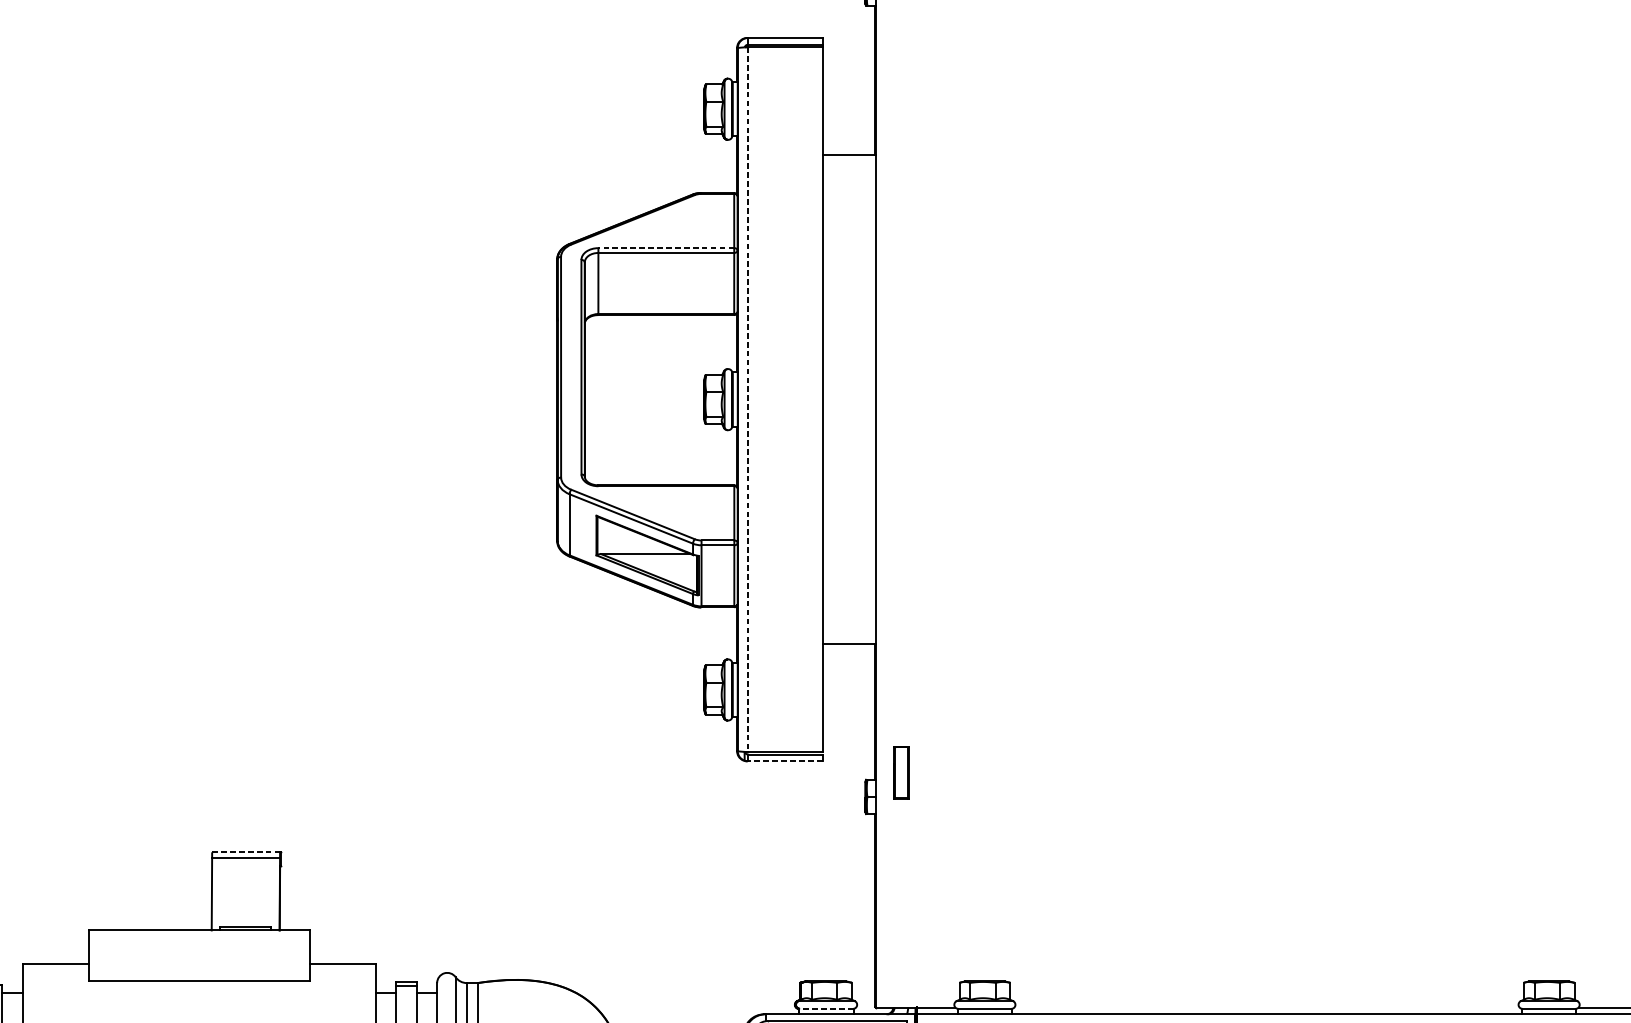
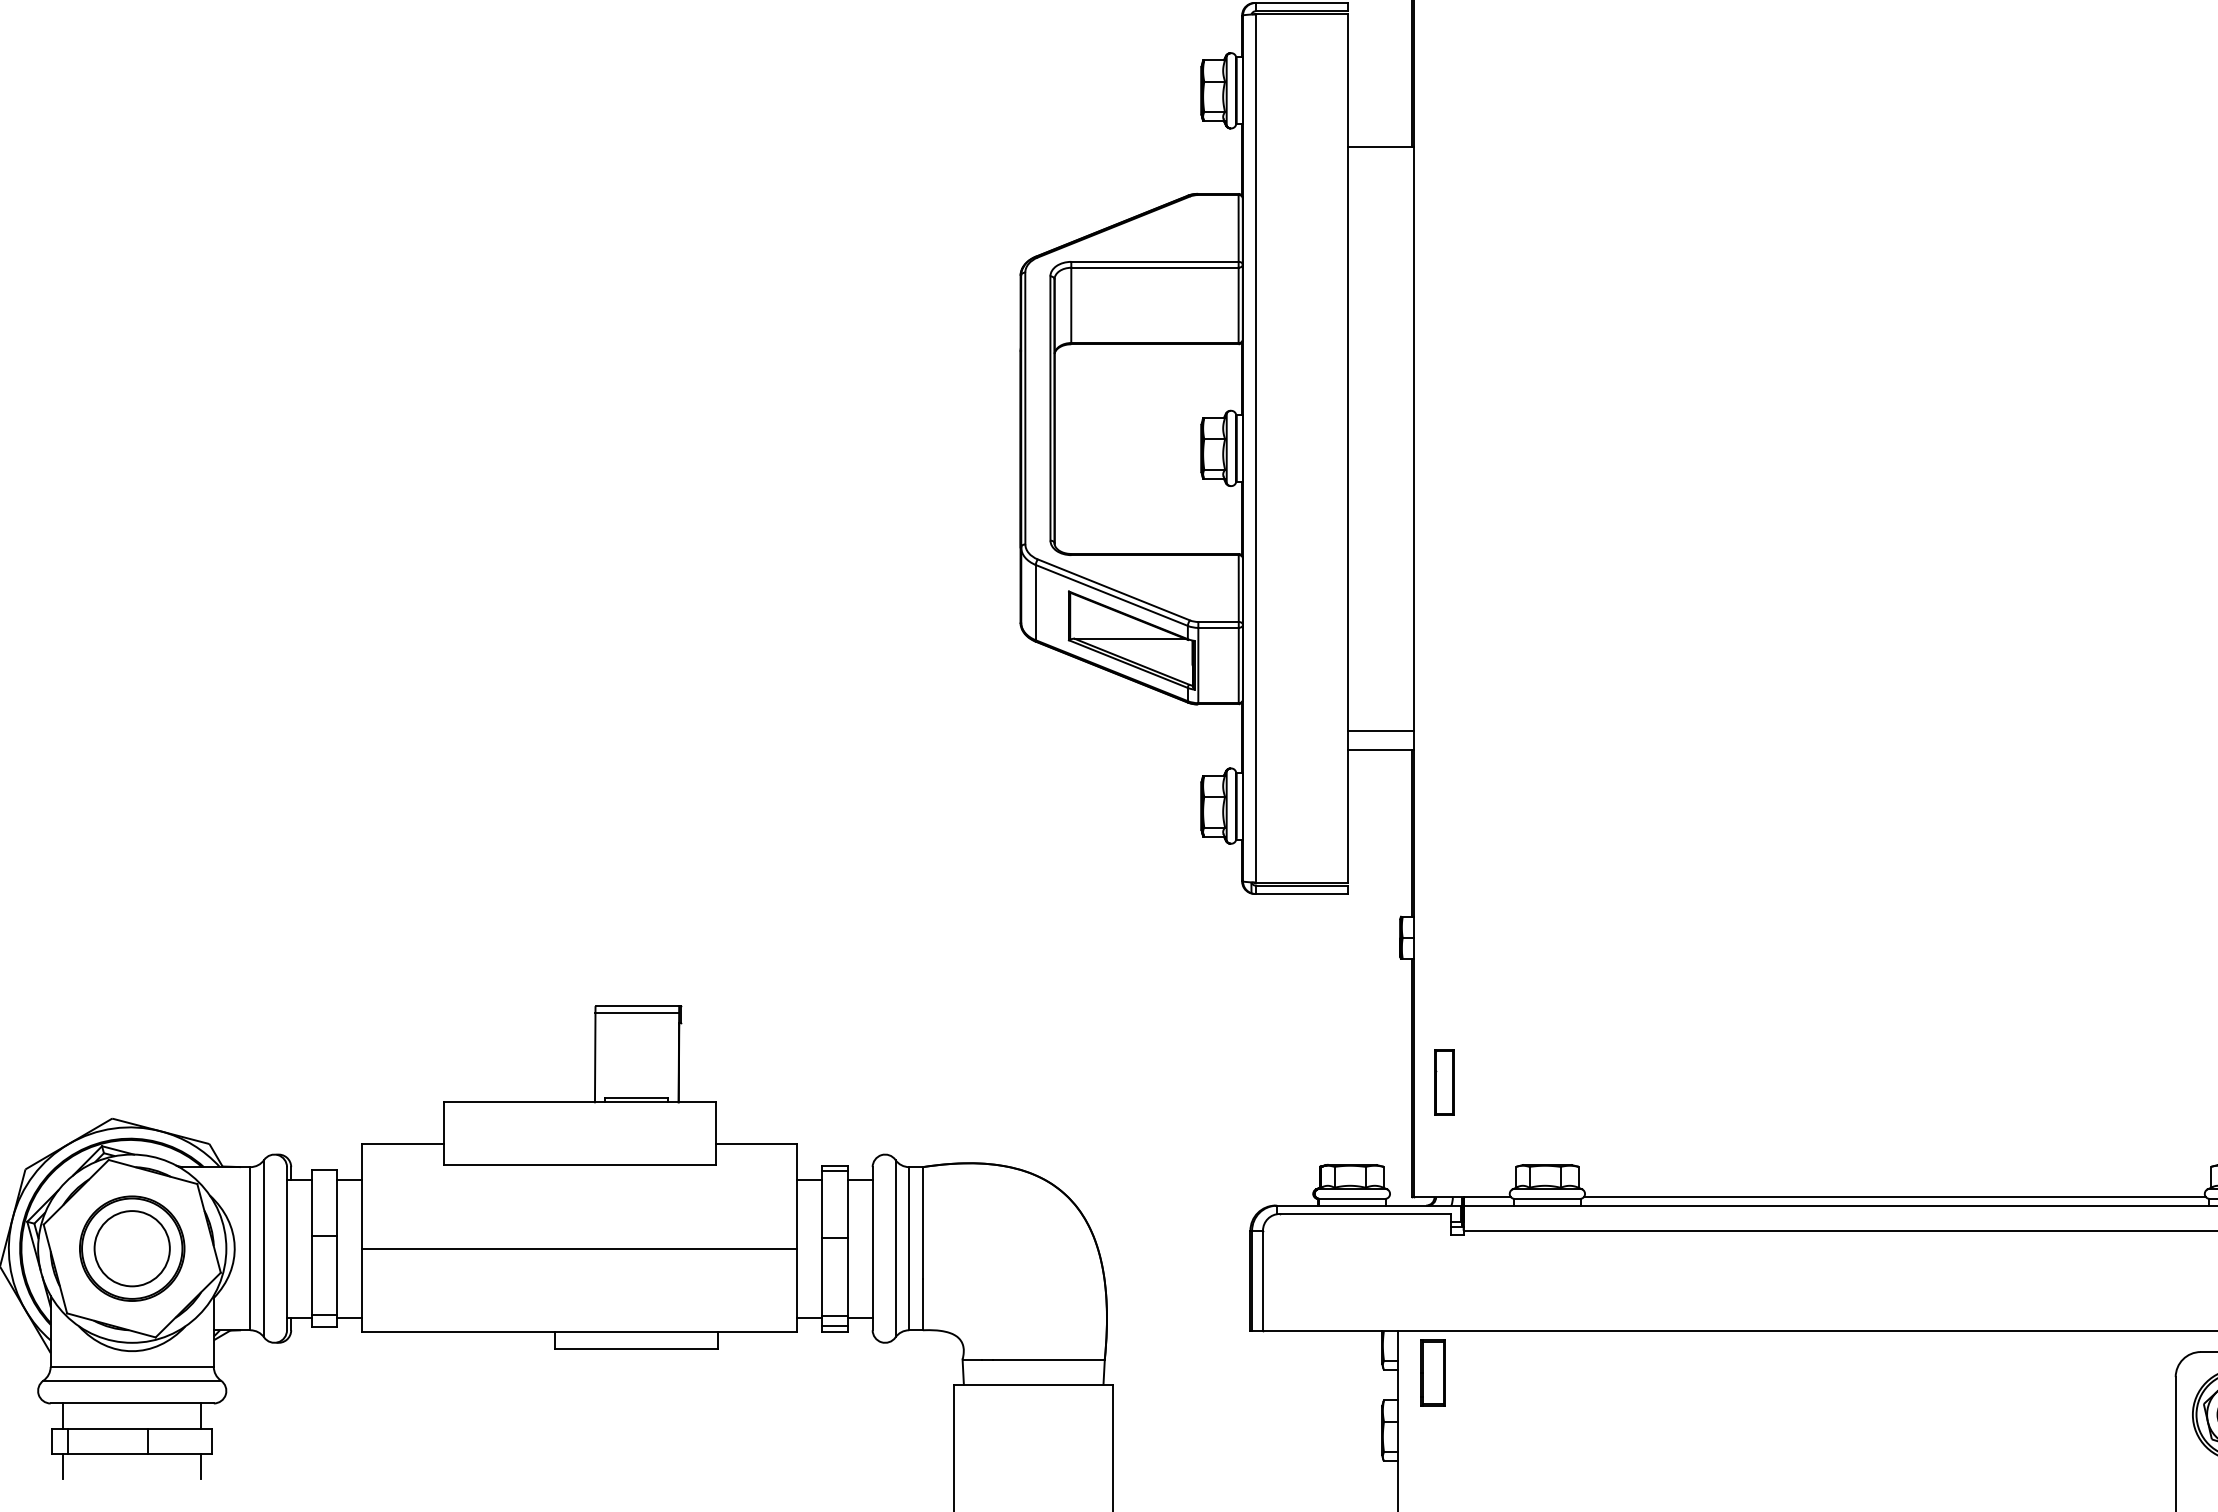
line: (665, 247) -> (1154, 261), dashed -> solid
line: (747, 399) -> (1255, 448), dashed -> solid
line: (849, 628) -> (1380, 730), added
line: (785, 760) -> (1301, 893), dashed -> solid
part: (901, 773) -> (1444, 1082), moved
line: (246, 852) -> (637, 1006), dashed -> solid
line: (1266, 1007) -> (1894, 1197), added
line: (825, 1008) -> (1351, 1198), dashed -> solid

